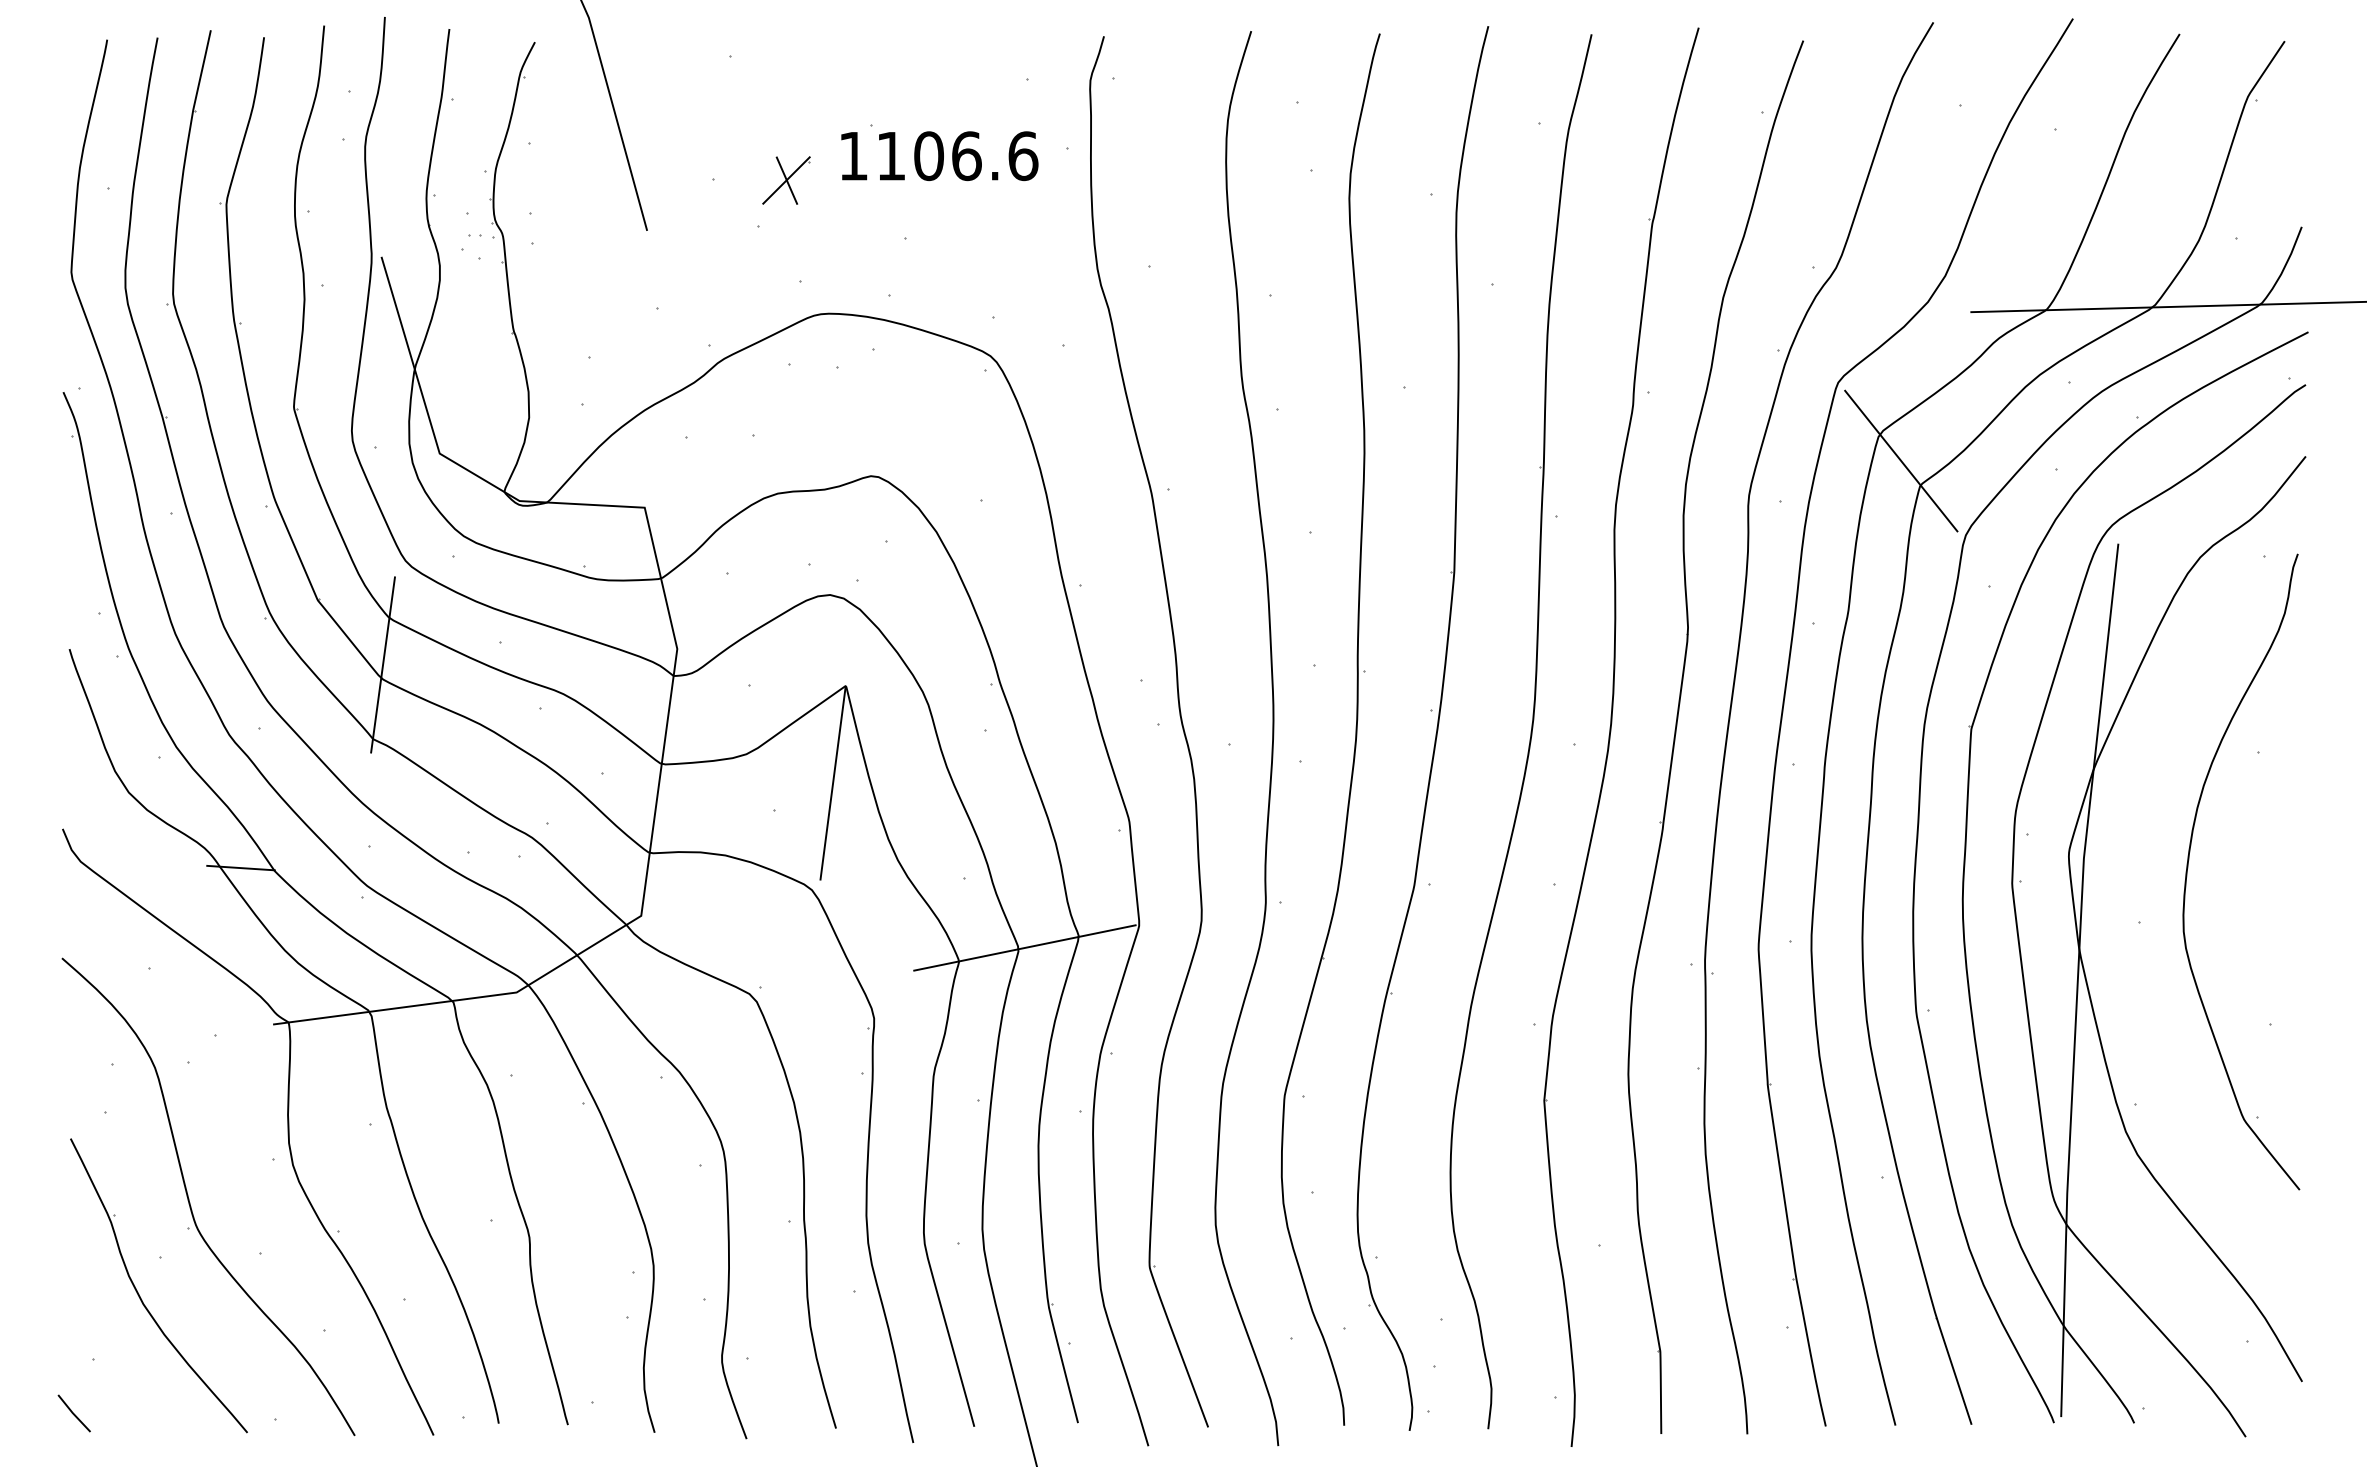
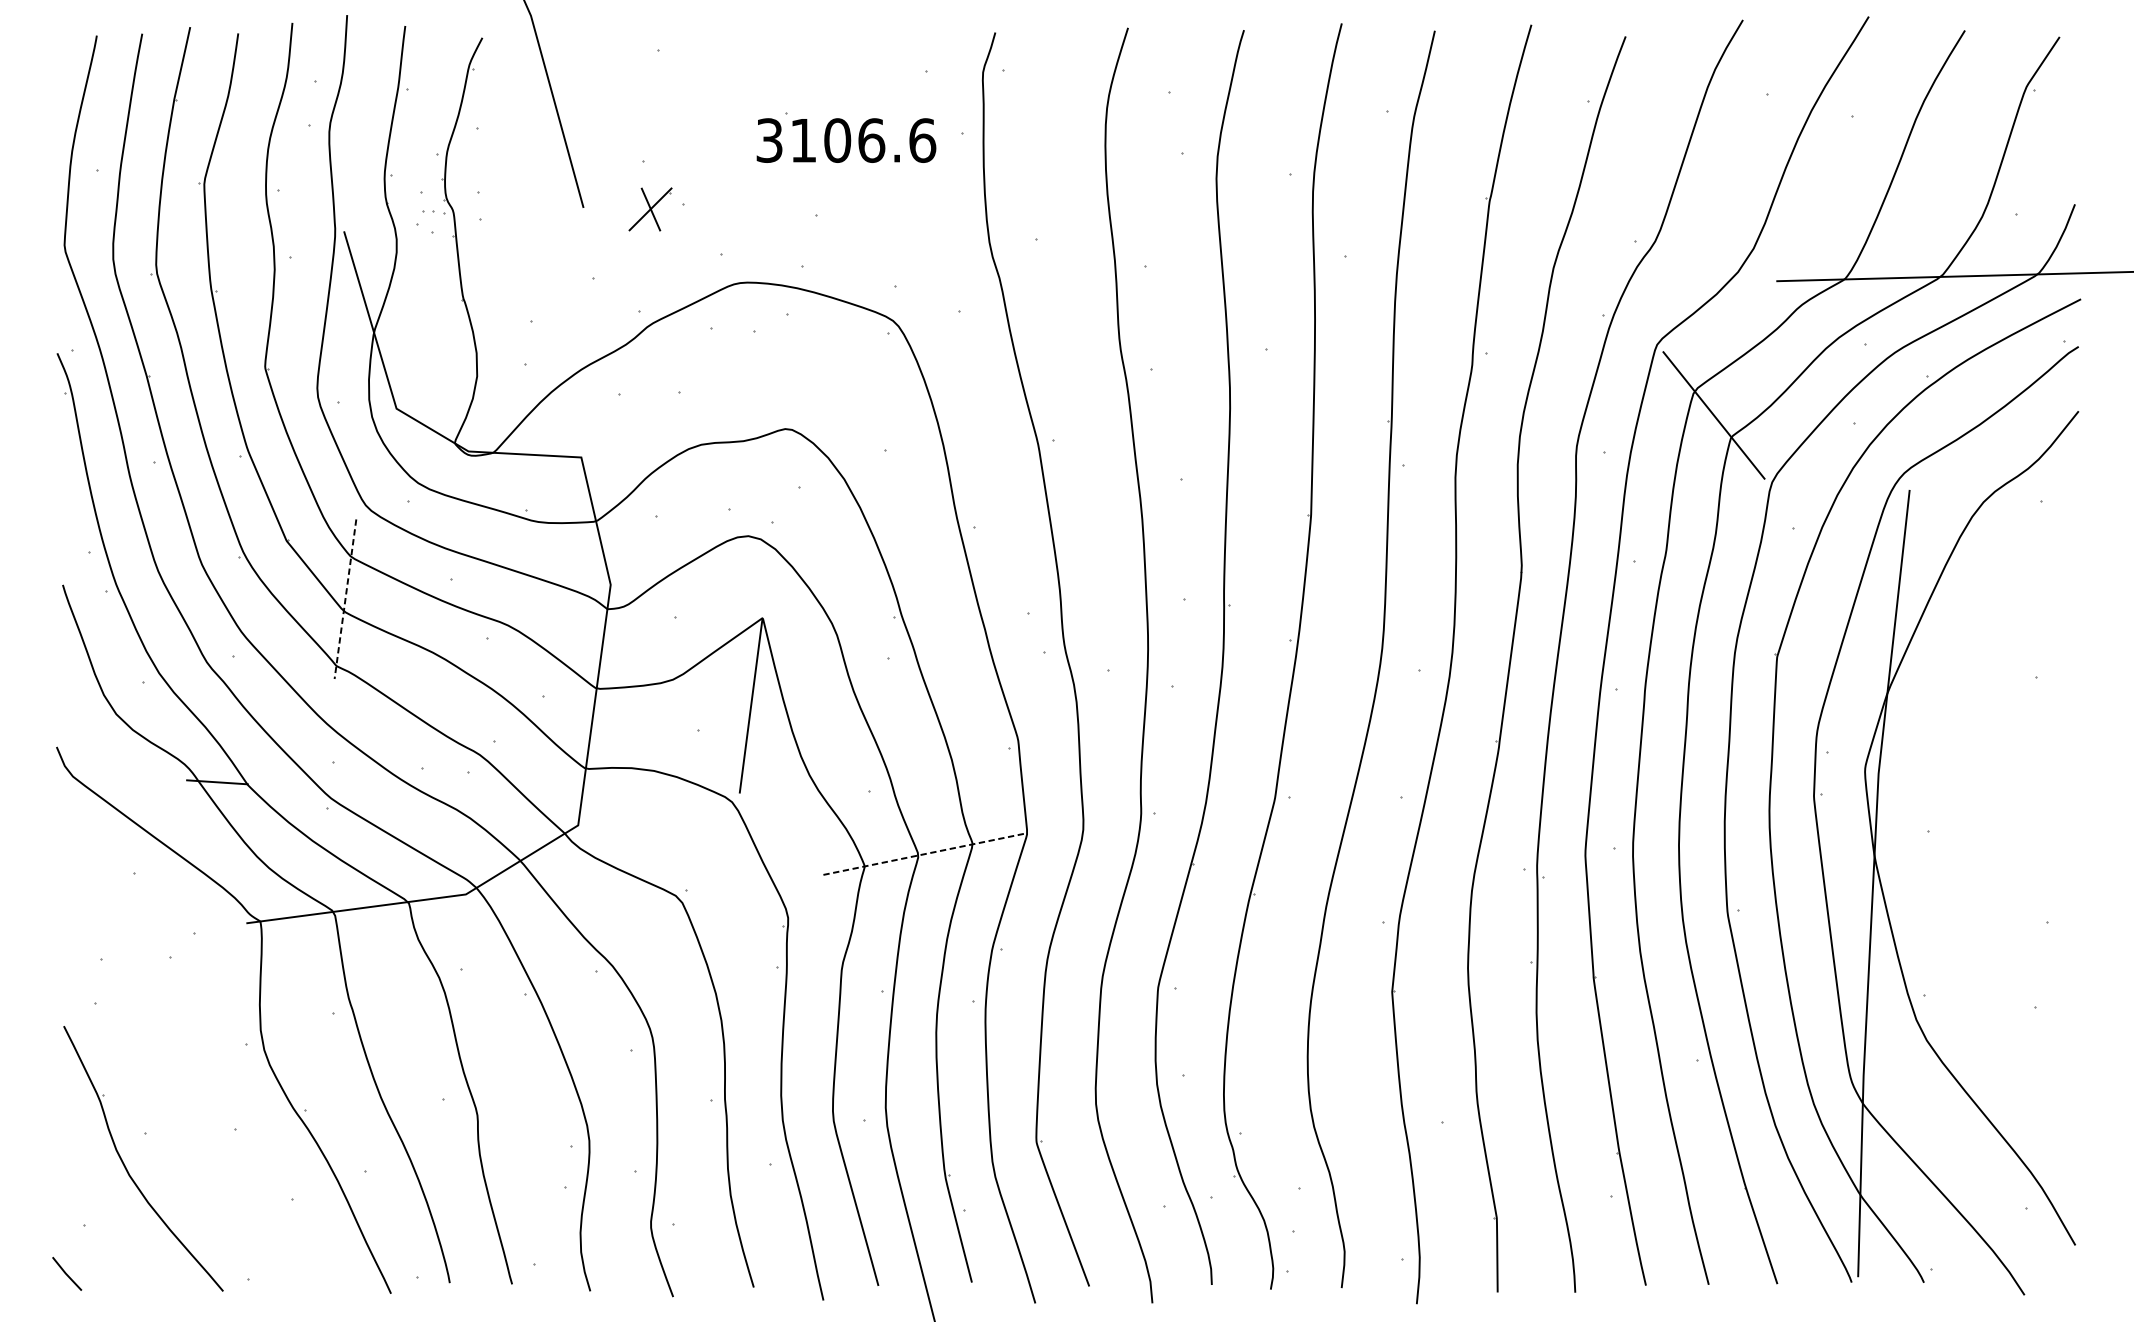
text: (853, 156) -> (769, 140), 1106.6 -> 3106.6
part: (786, 180) -> (650, 209), moved
line: (382, 665) -> (344, 599), solid -> dashed
curve: (2188, 868) -> (1972, 782), removed
line: (1024, 947) -> (923, 853), solid -> dashed
part: (190, 1202) -> (171, 1083), removed

